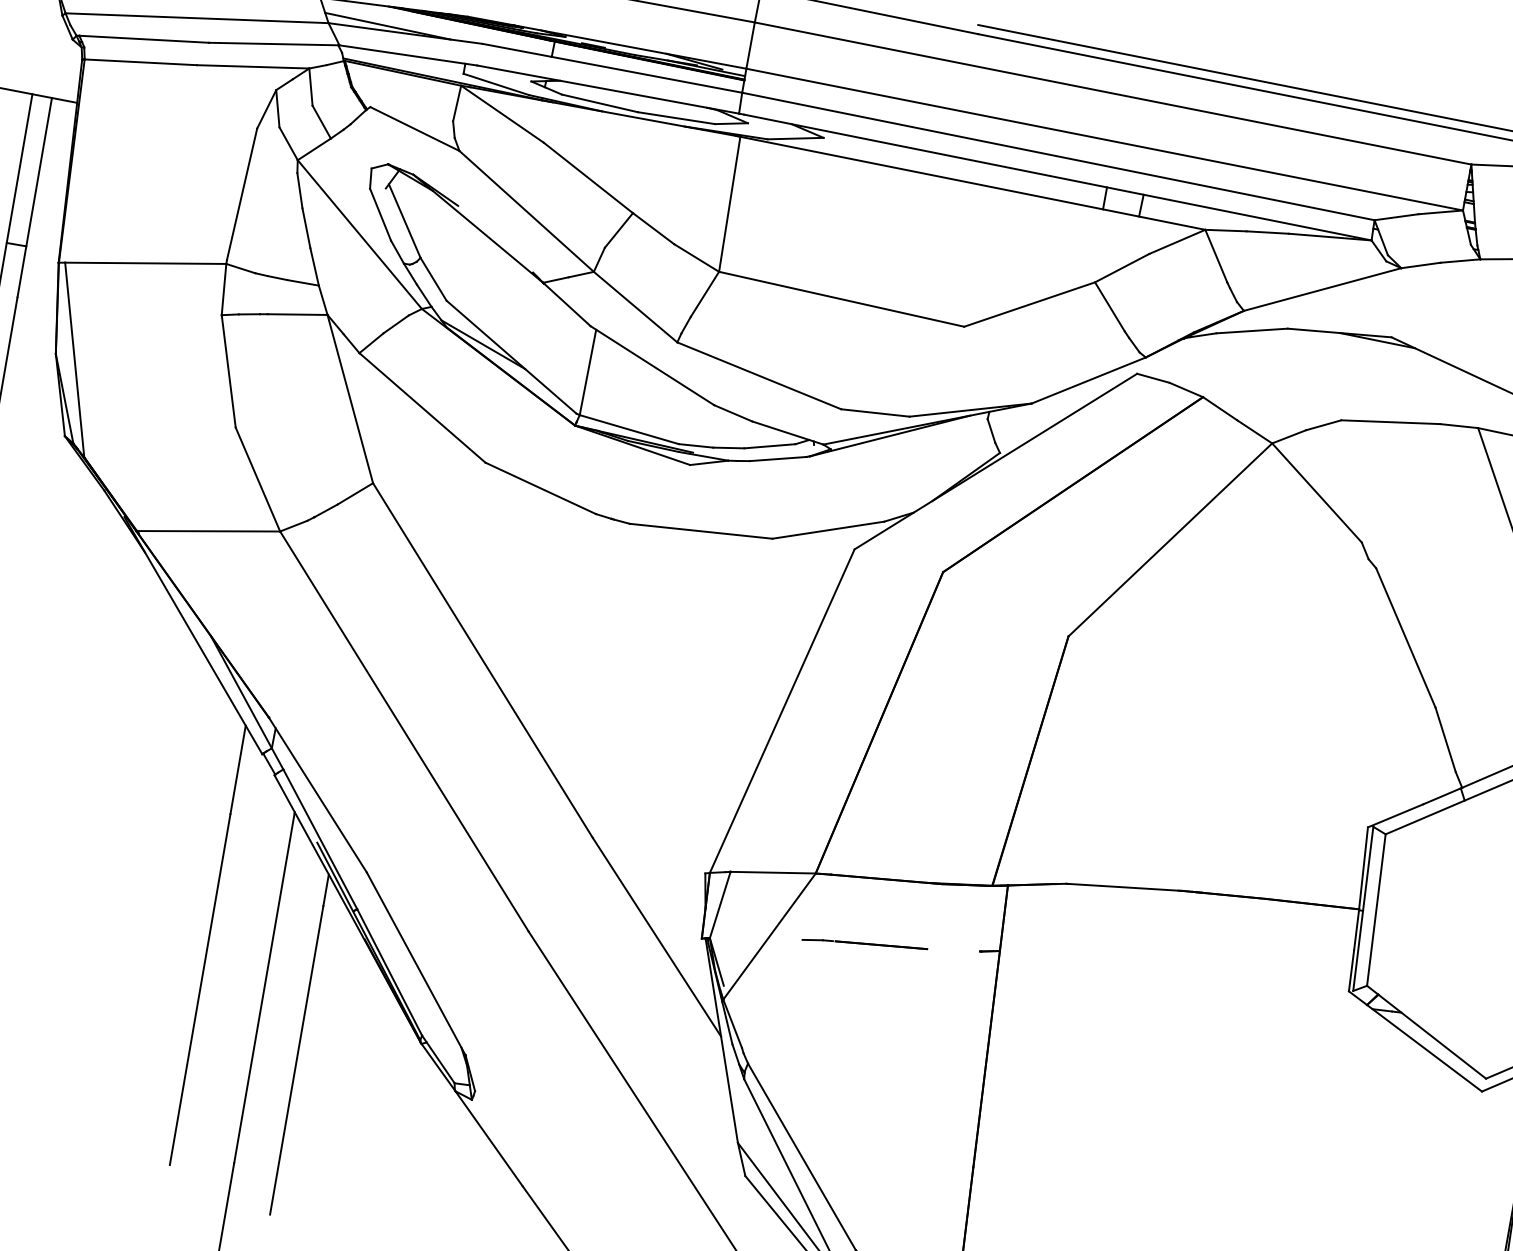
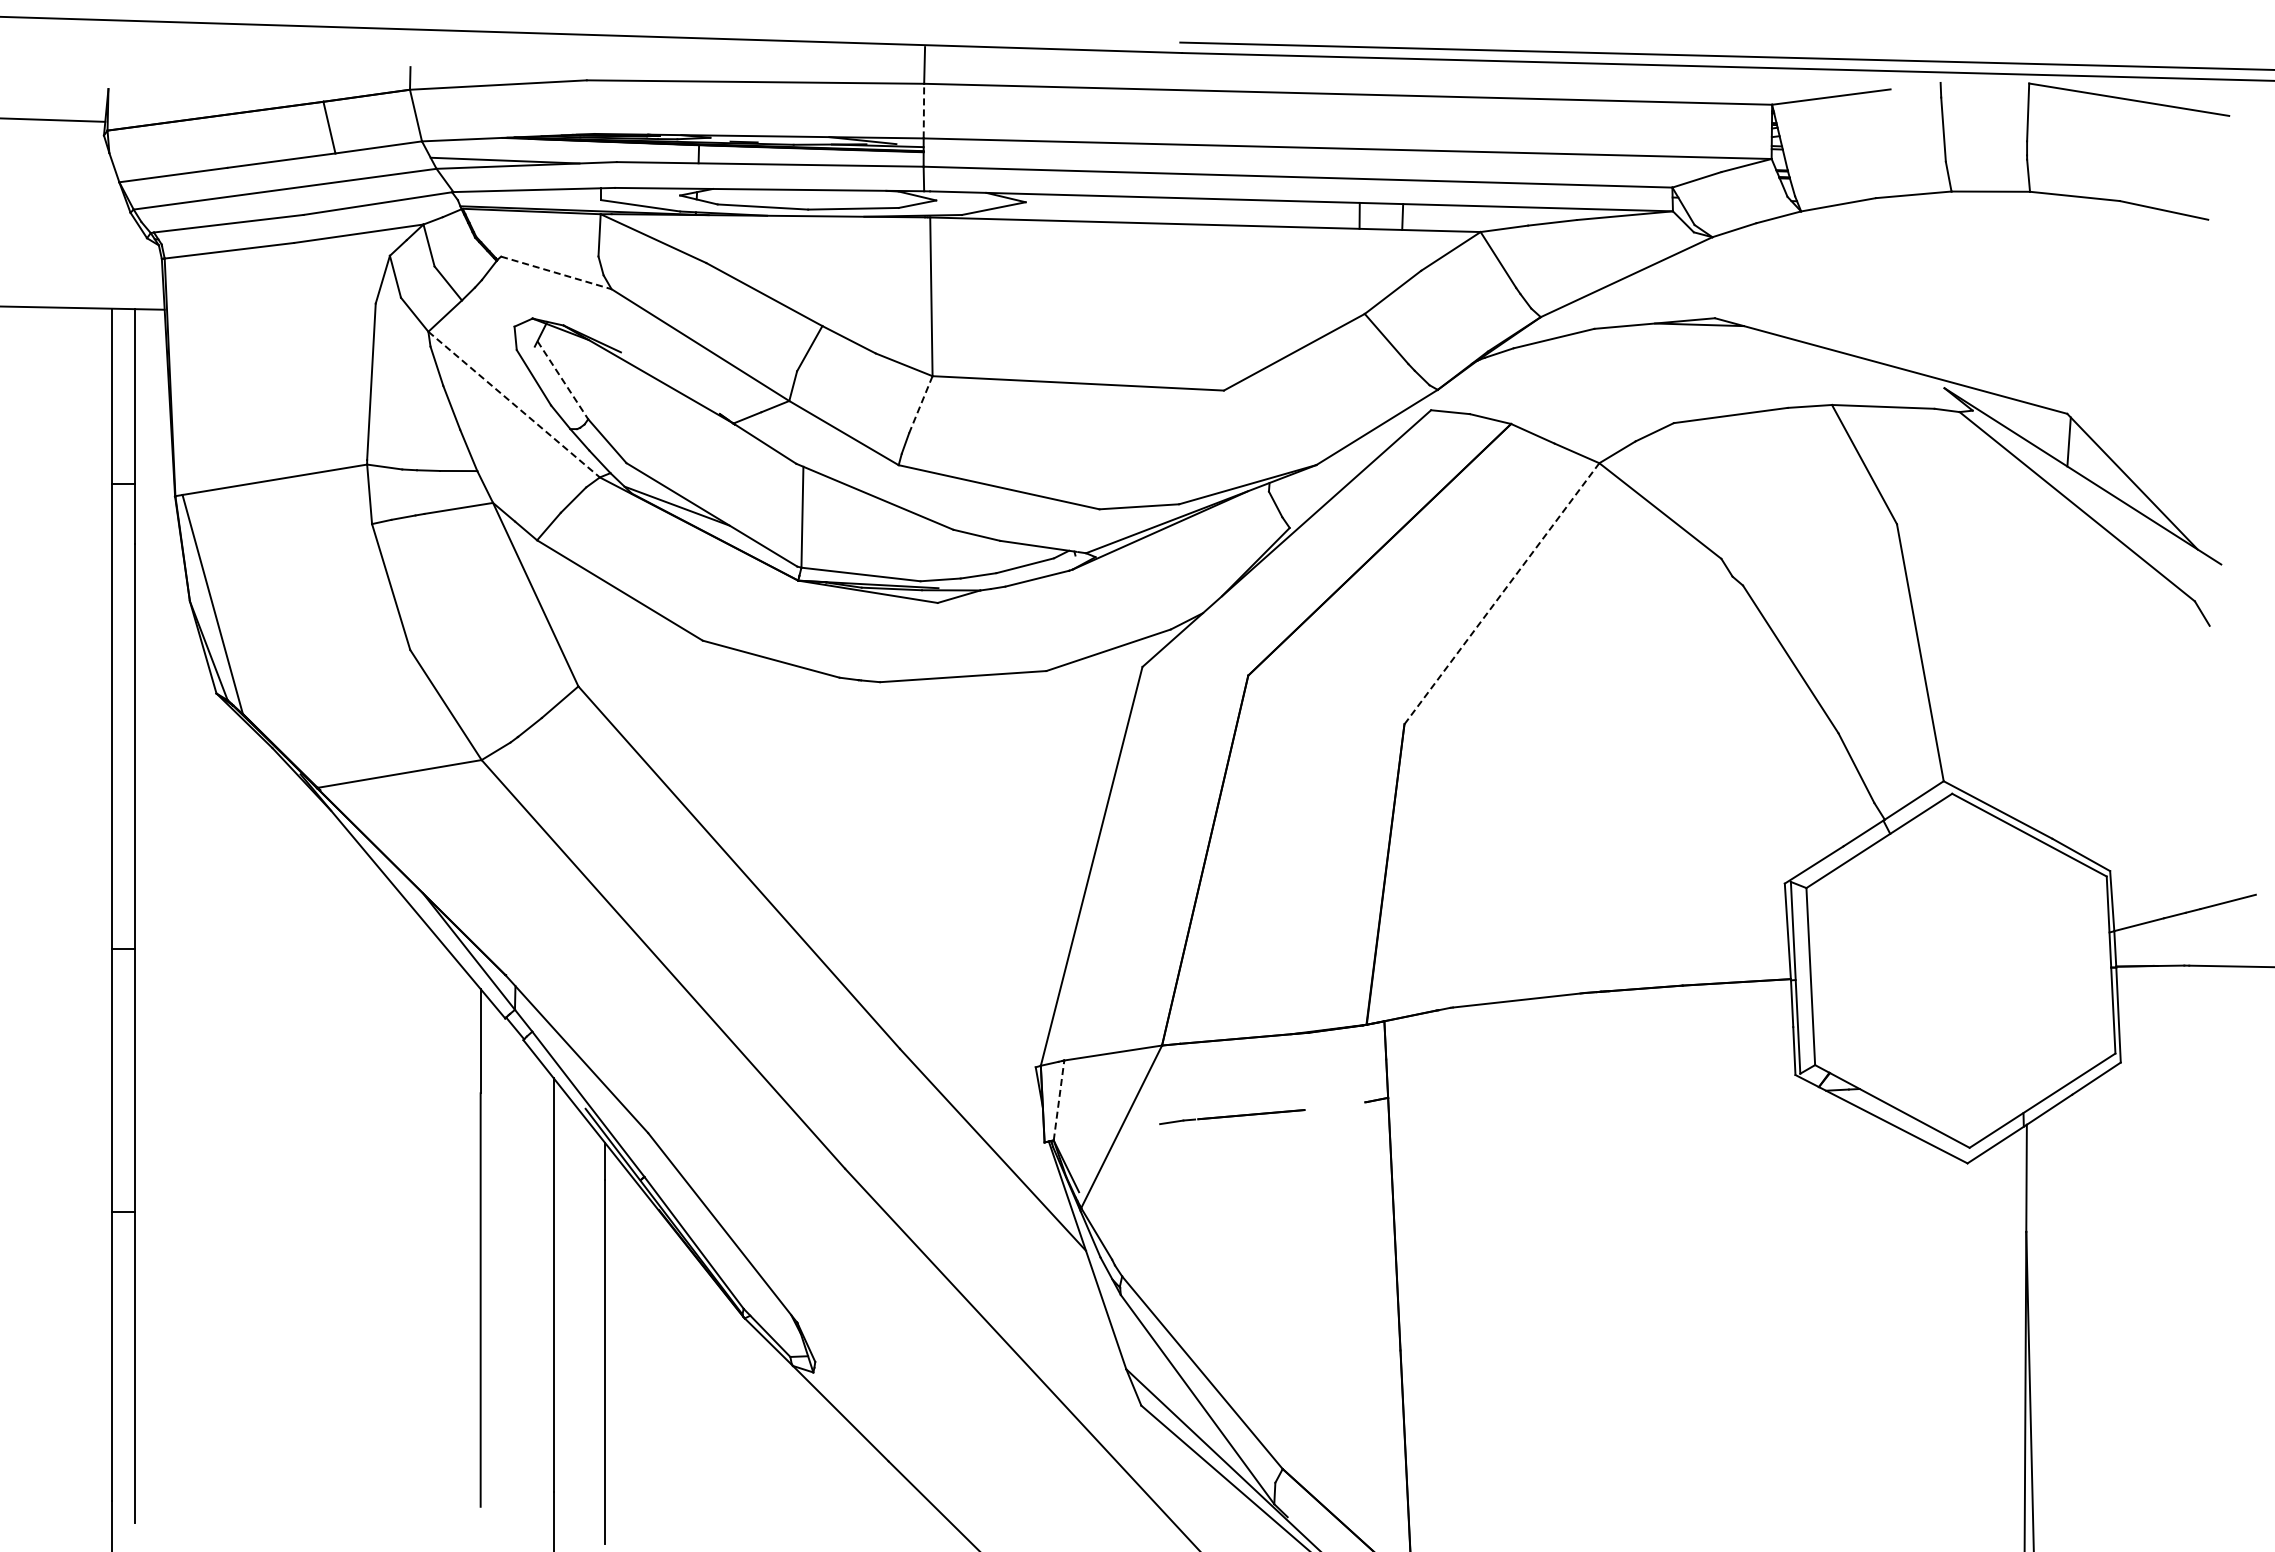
line: (750, 45) -> (923, 110), solid -> dashed
line: (415, 128) -> (556, 272), solid -> dashed
line: (404, 221) -> (562, 380), solid -> dashed
line: (360, 234) -> (514, 404), solid -> dashed
line: (704, 294) -> (920, 404), solid -> dashed
line: (1170, 539) -> (1501, 593), solid -> dashed
line: (720, 904) -> (1059, 1099), solid -> dashed

